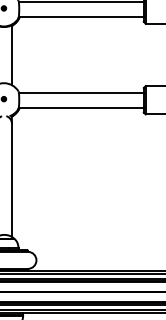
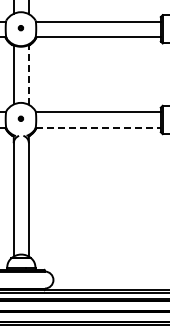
line: (11, 54) -> (28, 74), solid -> dashed
line: (81, 107) -> (98, 127), solid -> dashed

